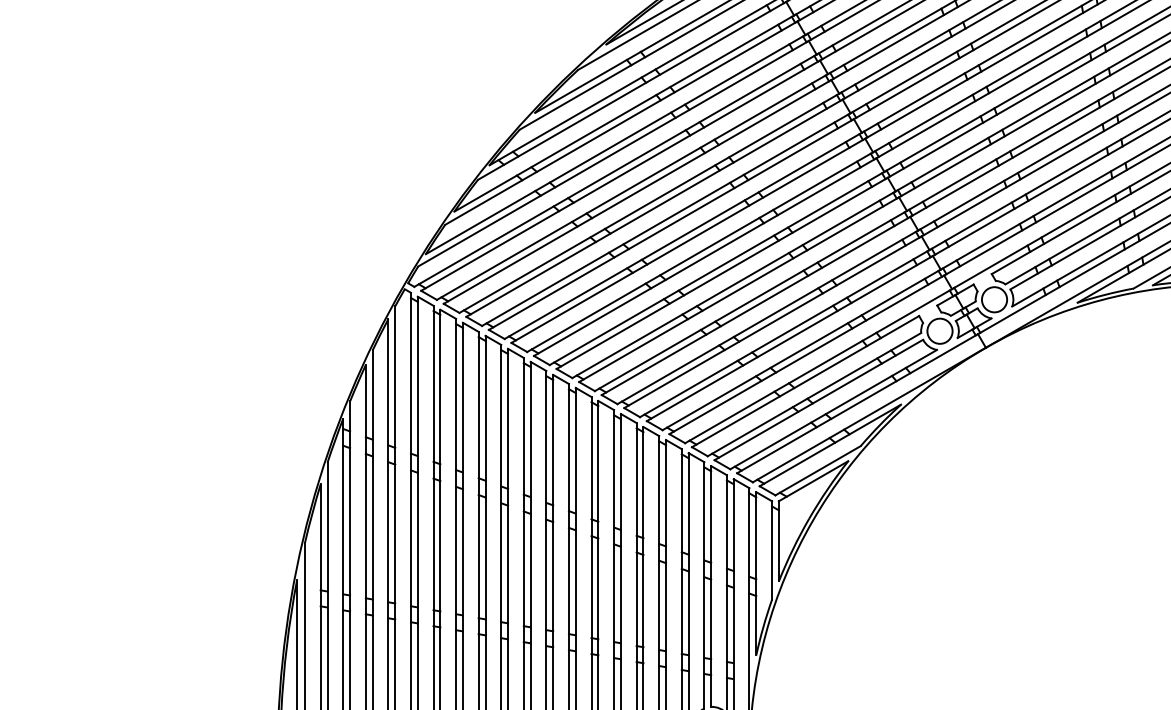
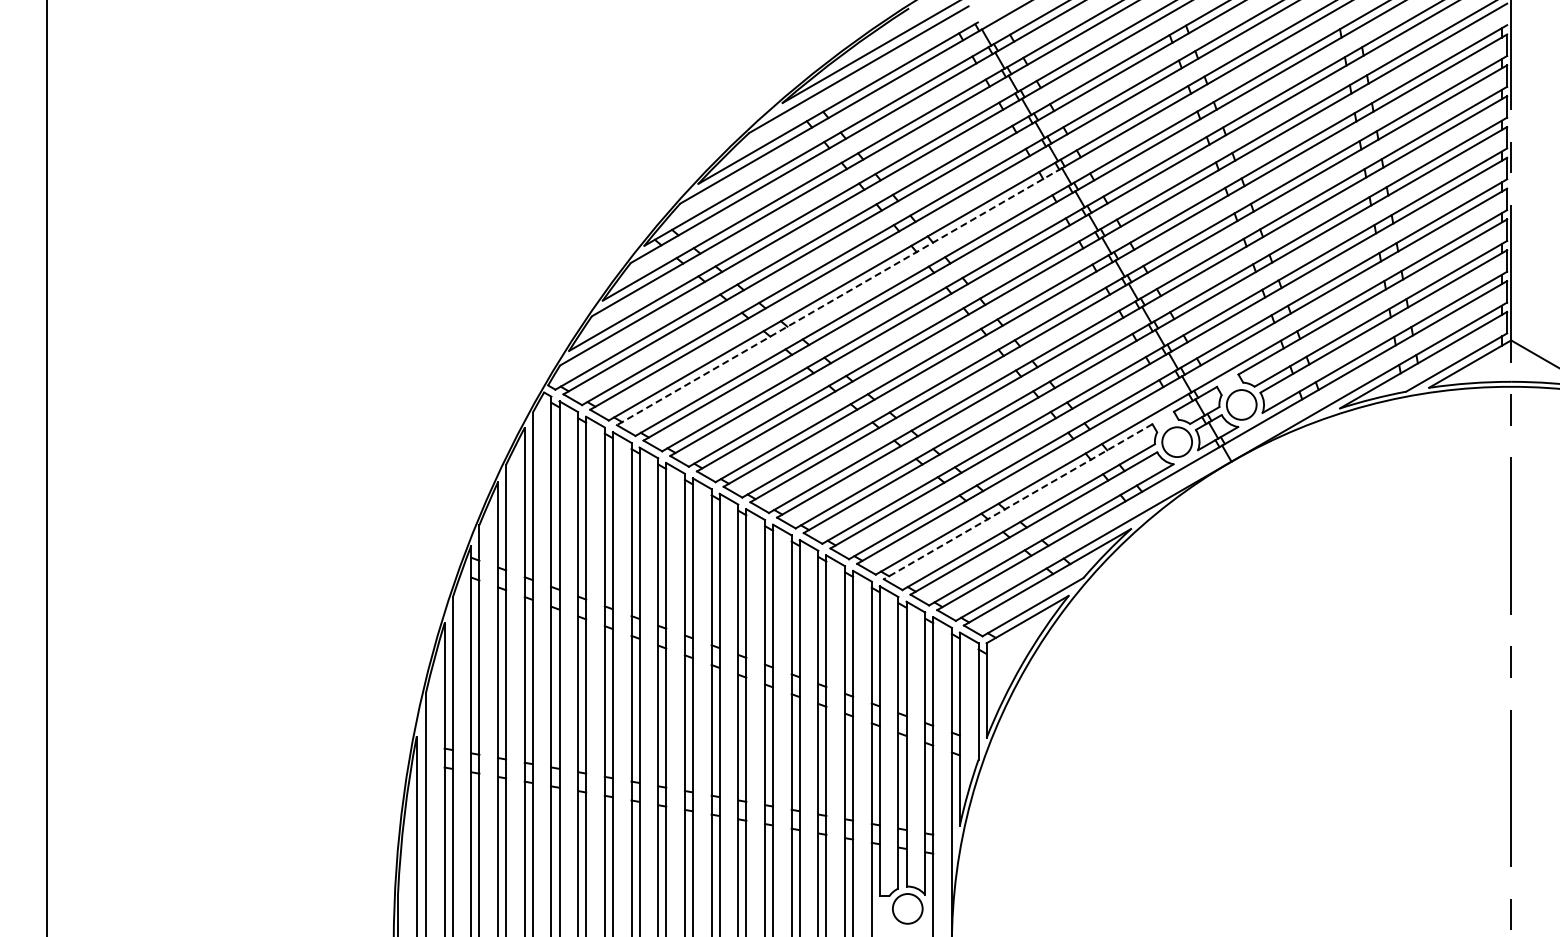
line: (654, 208) -> (839, 296), solid -> dashed
line: (804, 382) -> (1017, 502), solid -> dashed

